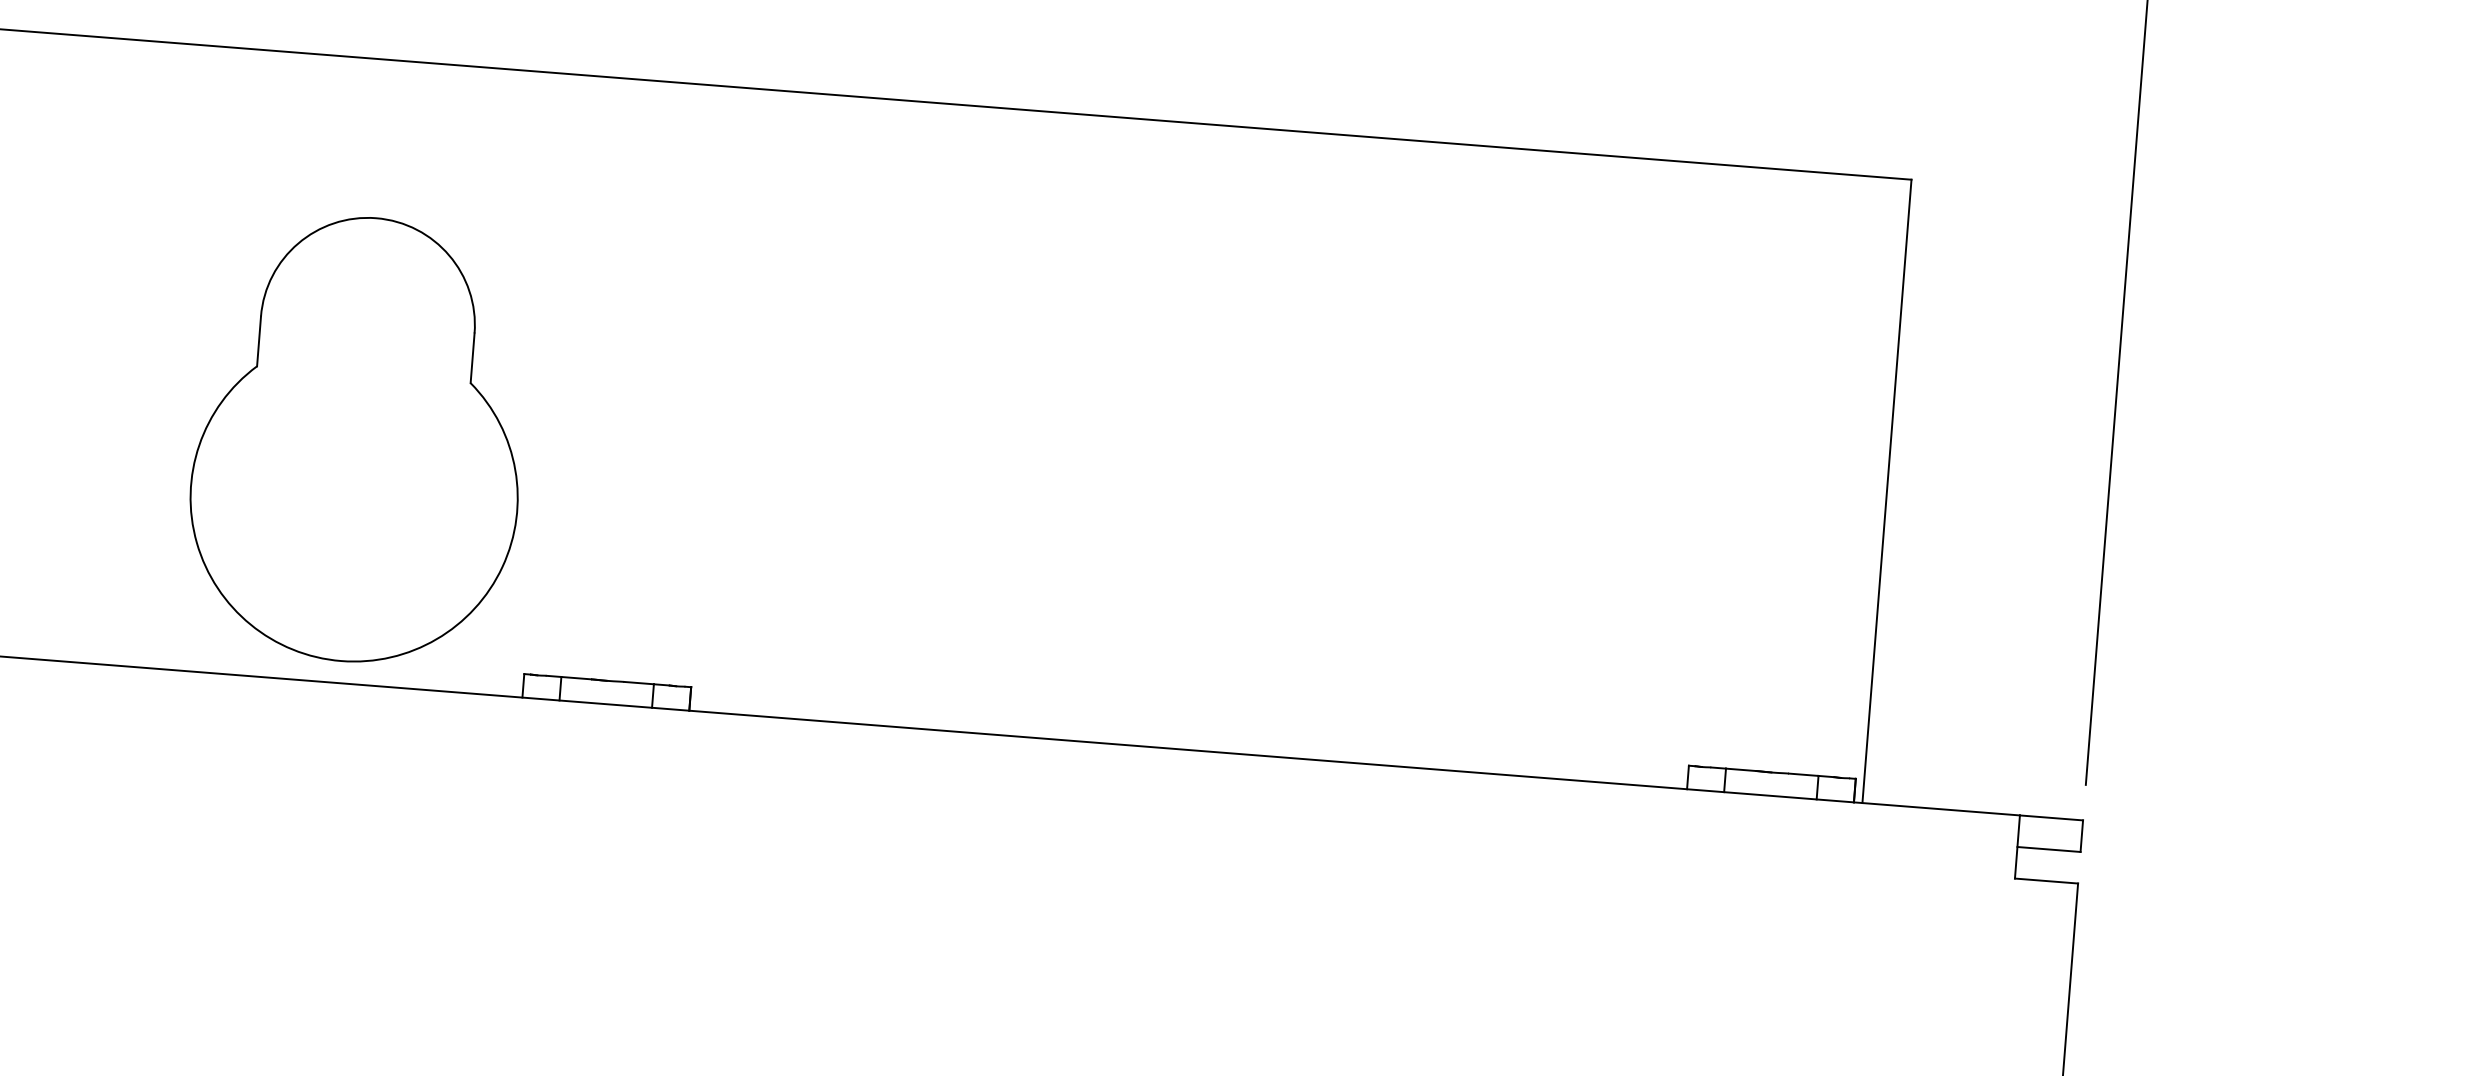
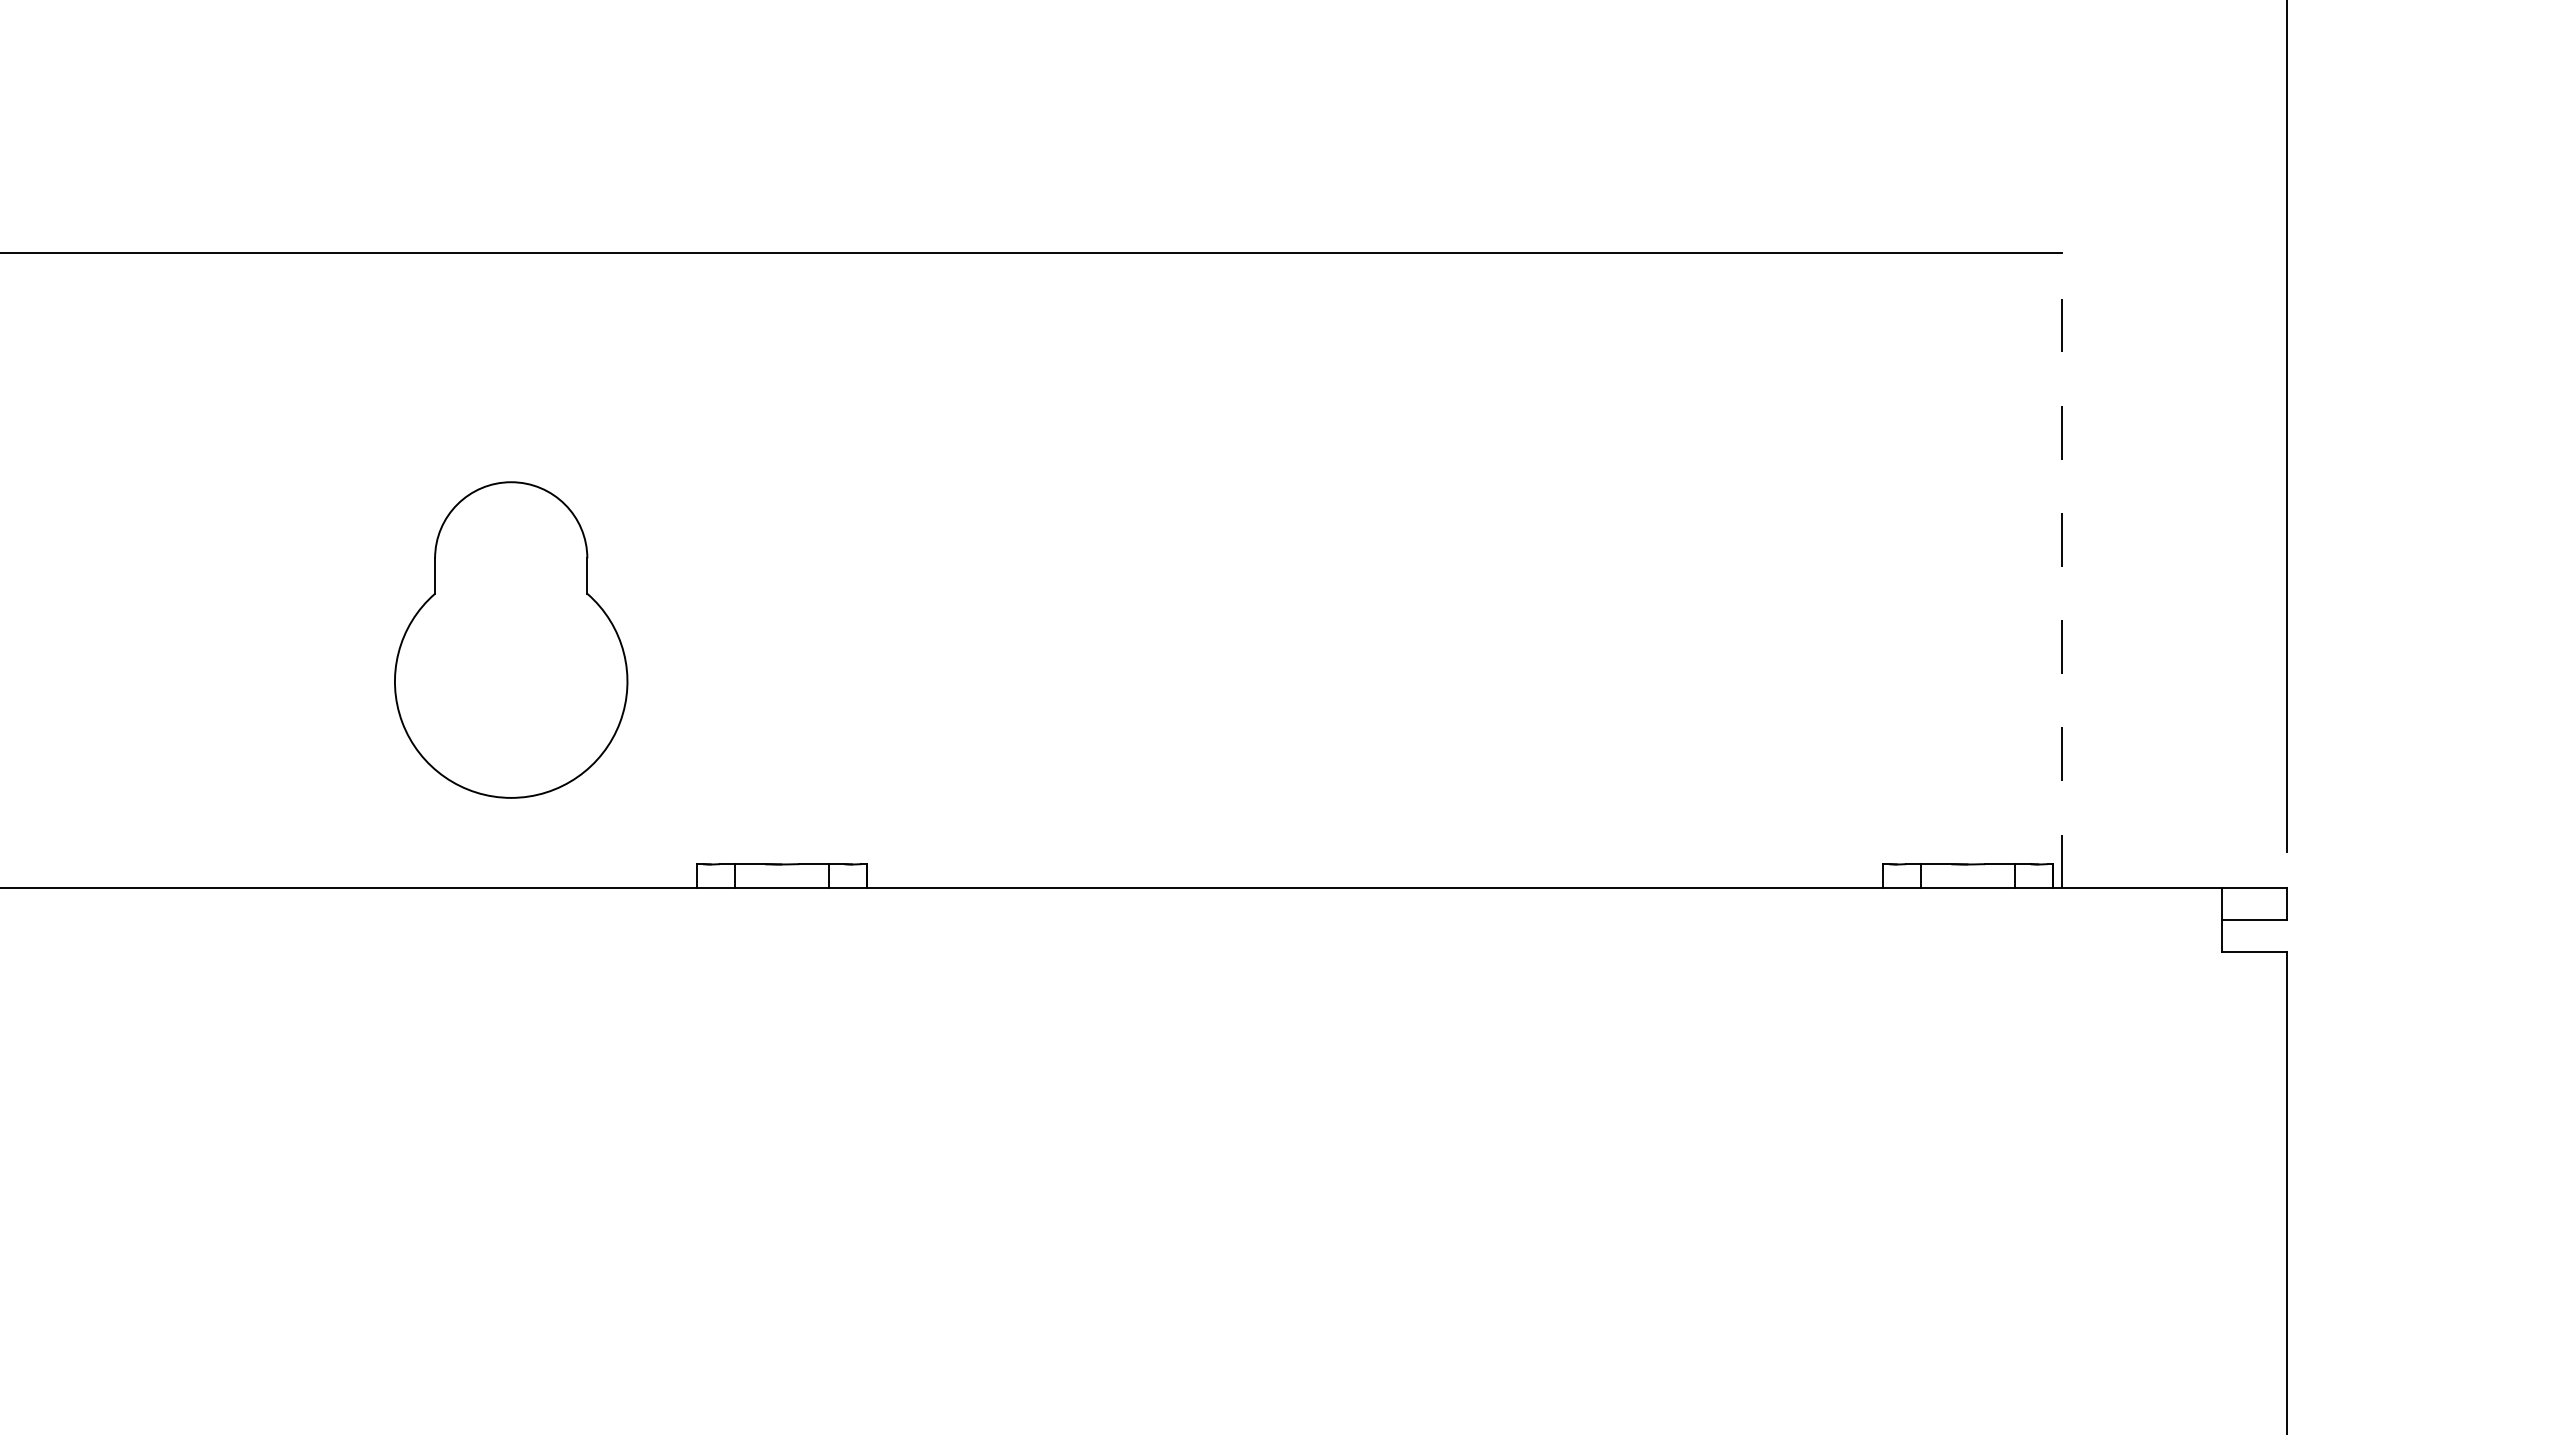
part: (359, 439) -> (511, 639), size x0.7
line: (1887, 491) -> (2062, 570), solid -> dashed

